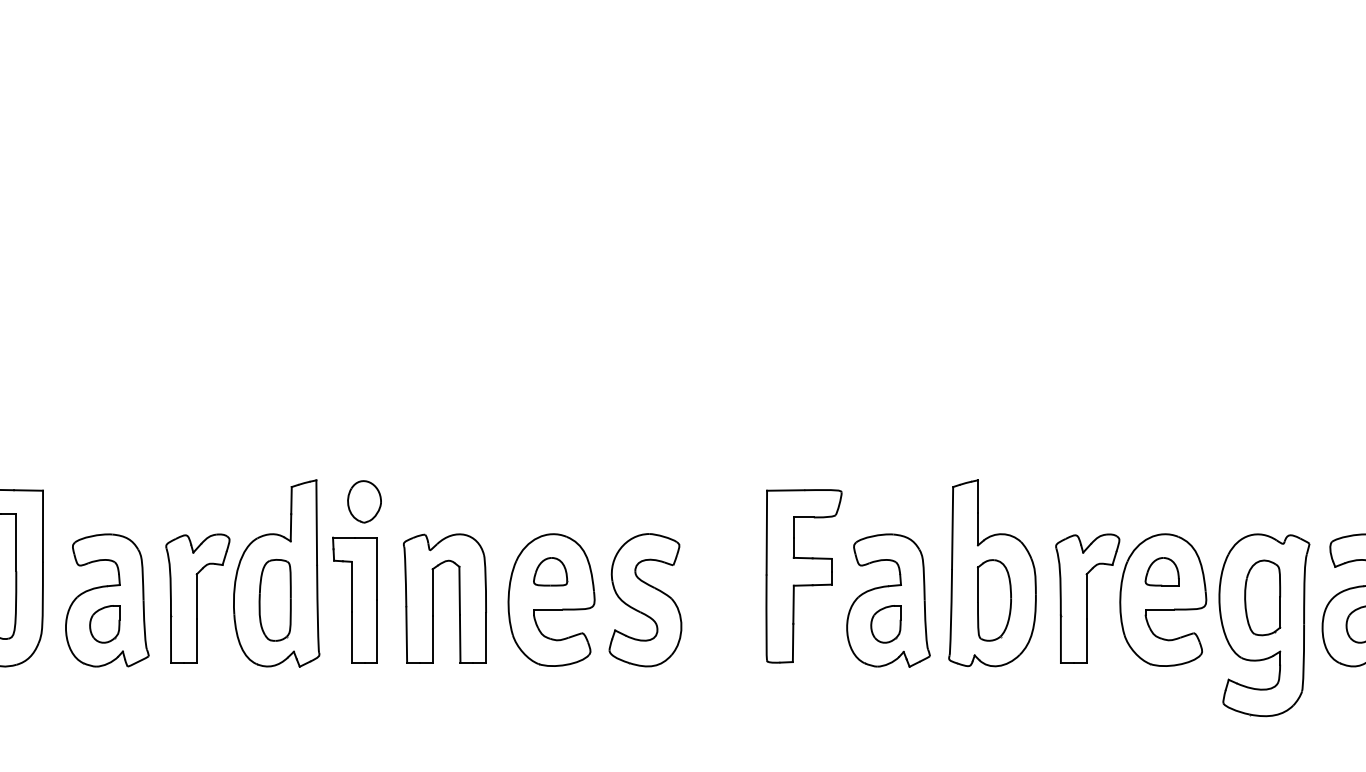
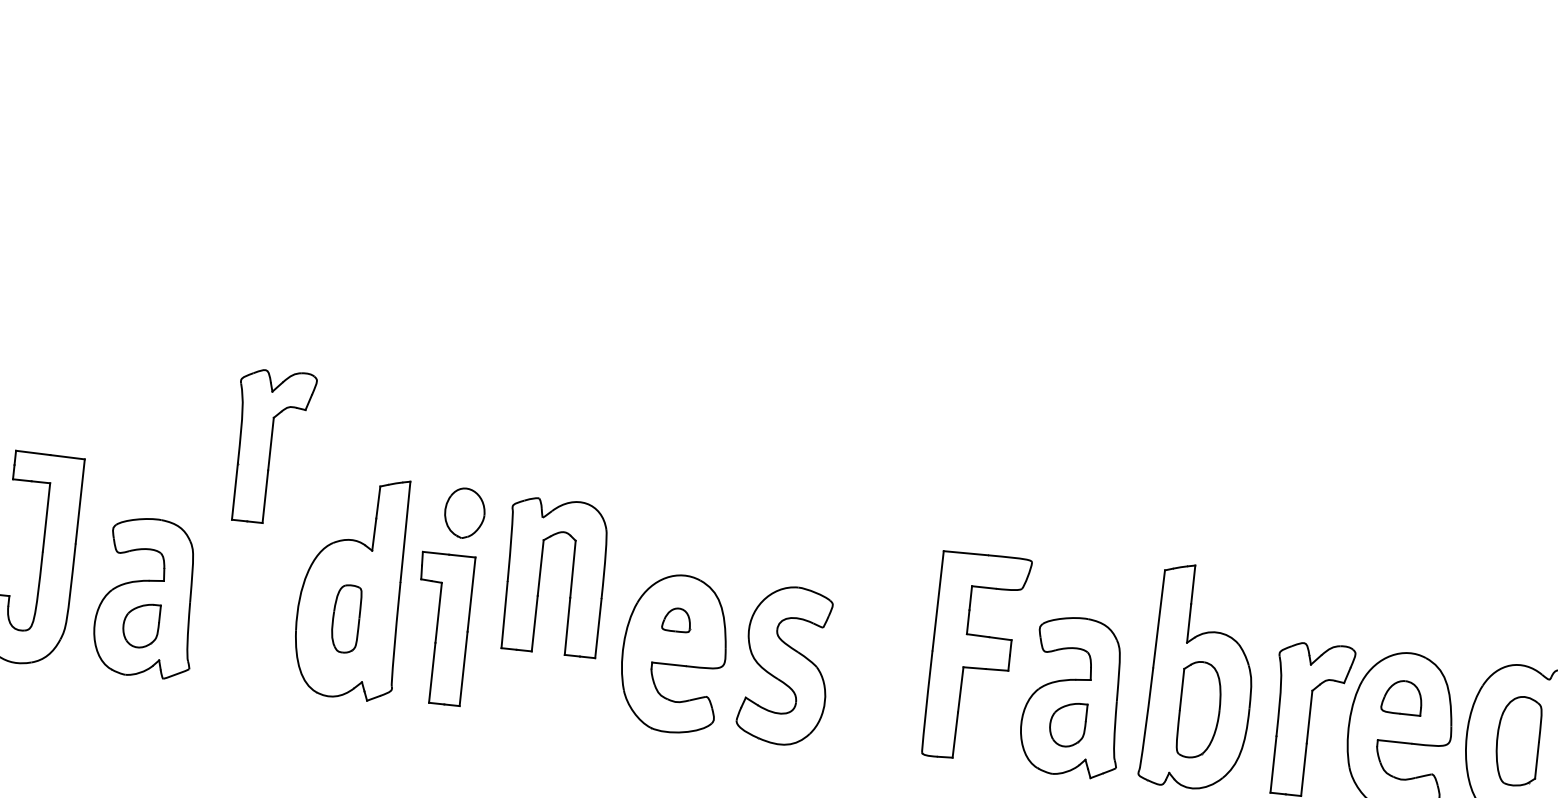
part: (550, 571) -> (676, 619), size x0.7
part: (197, 598) -> (271, 446), moved
part: (433, 598) -> (540, 575), moved
part: (274, 600) -> (345, 618), size x0.7

